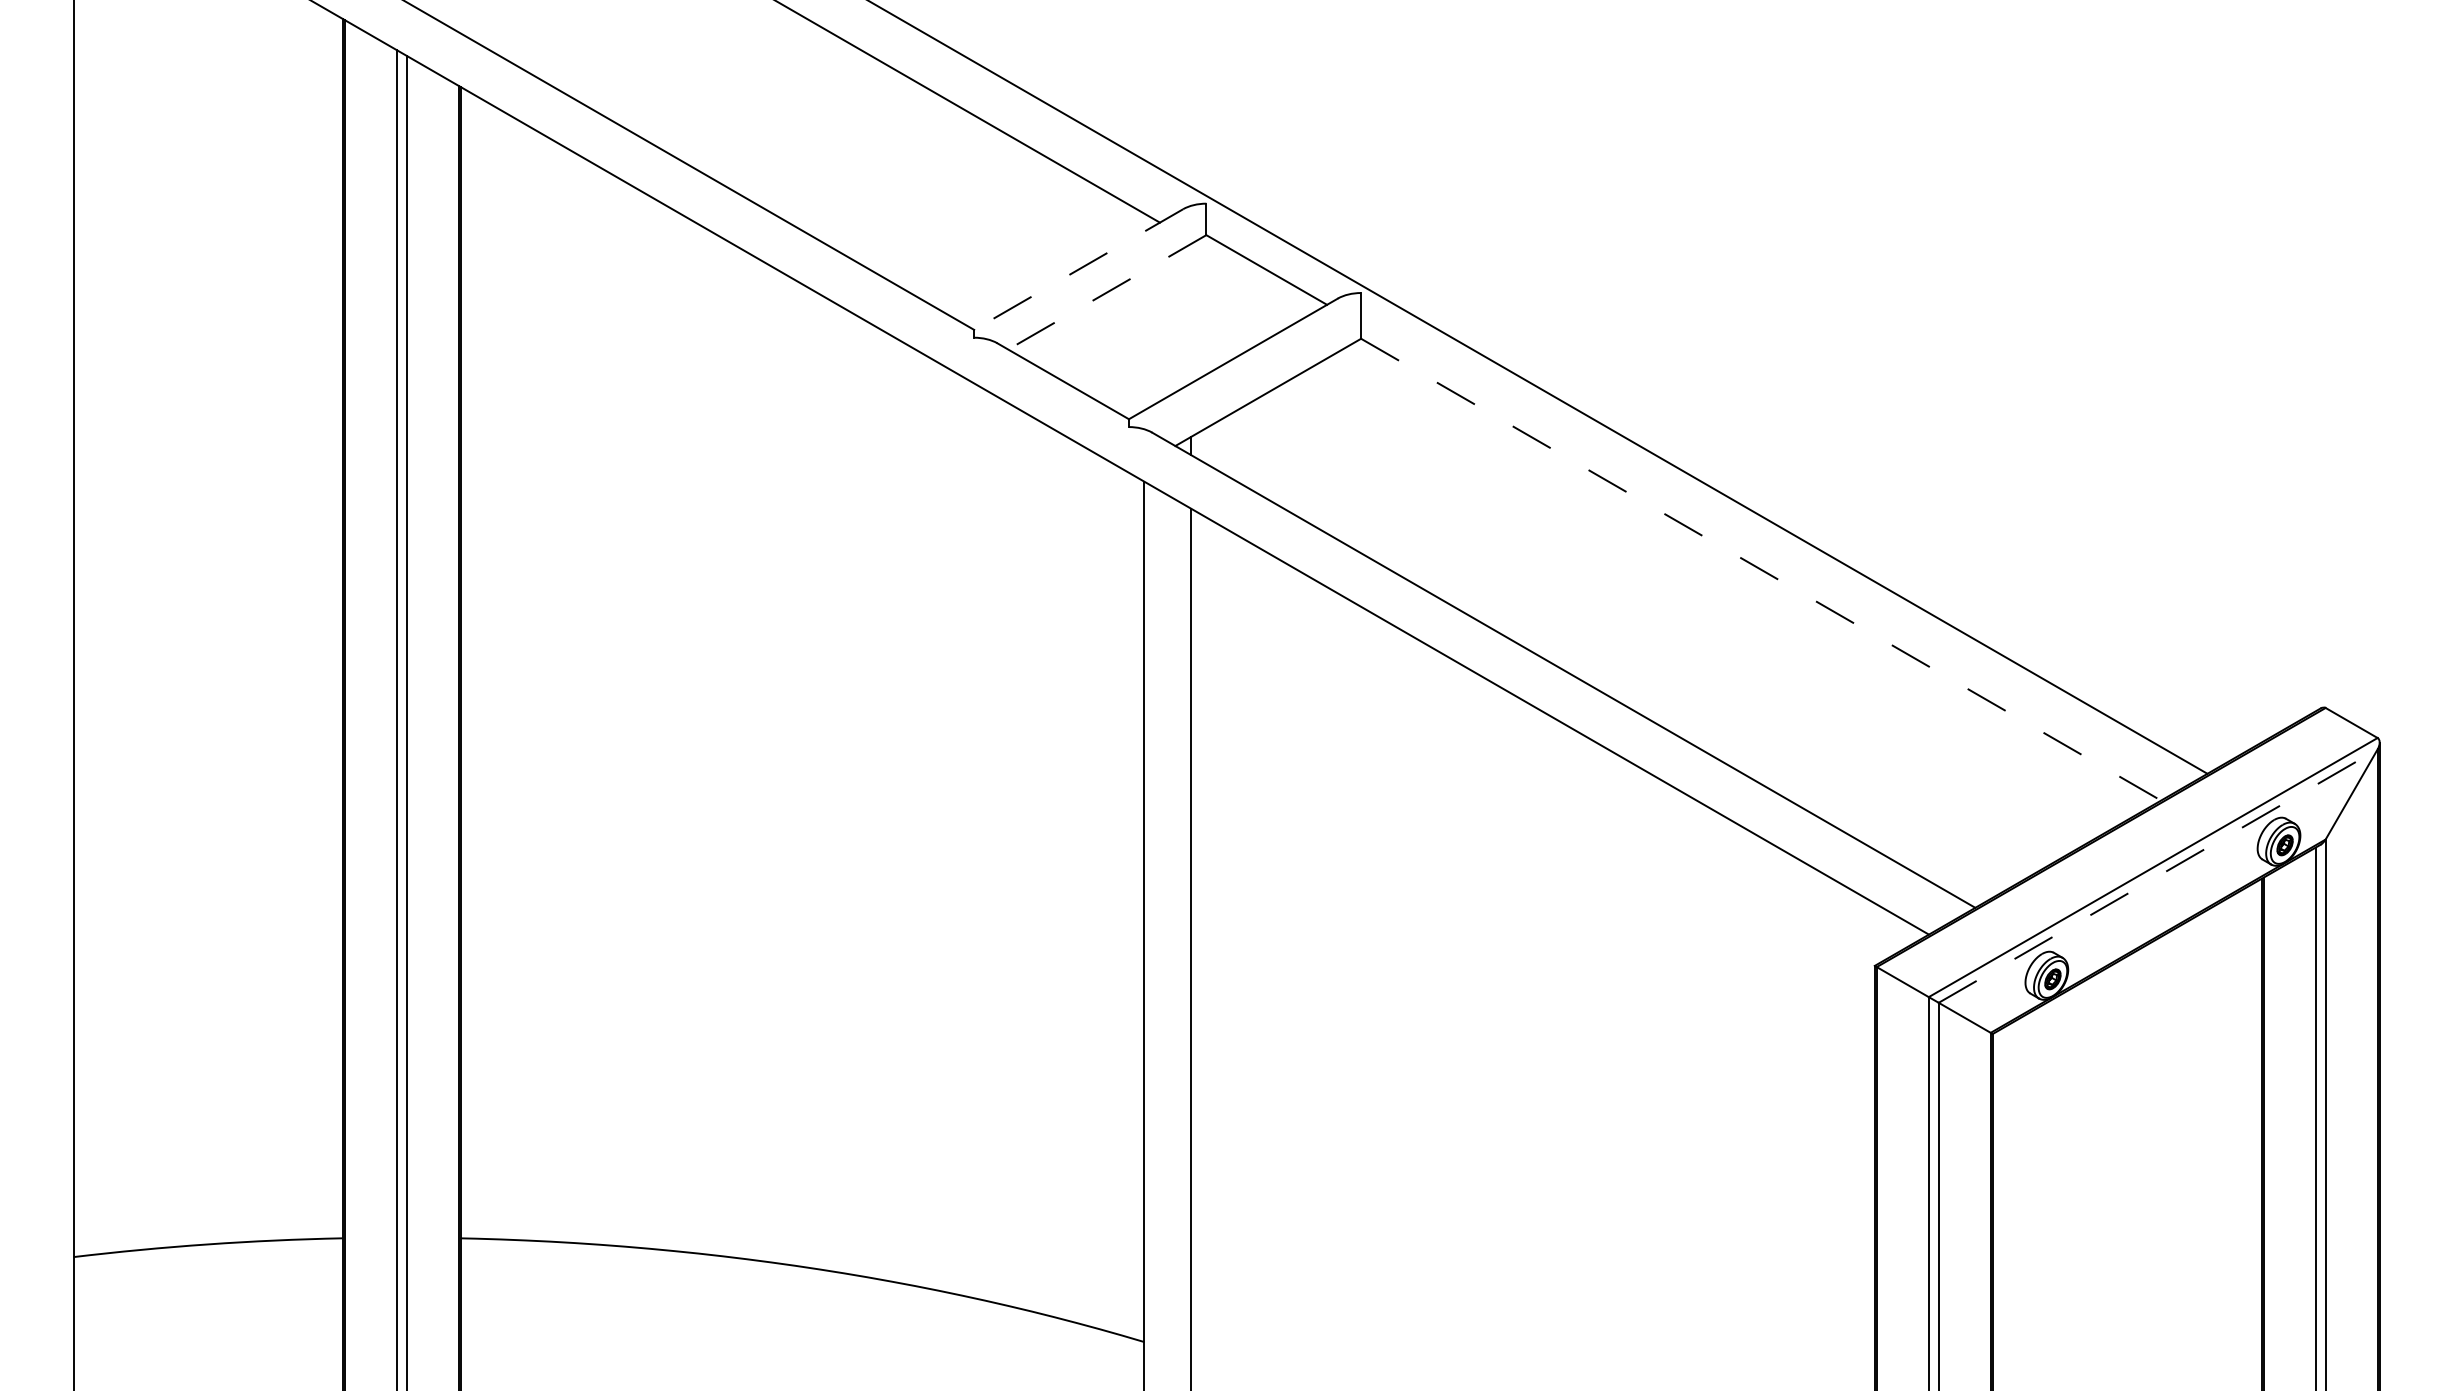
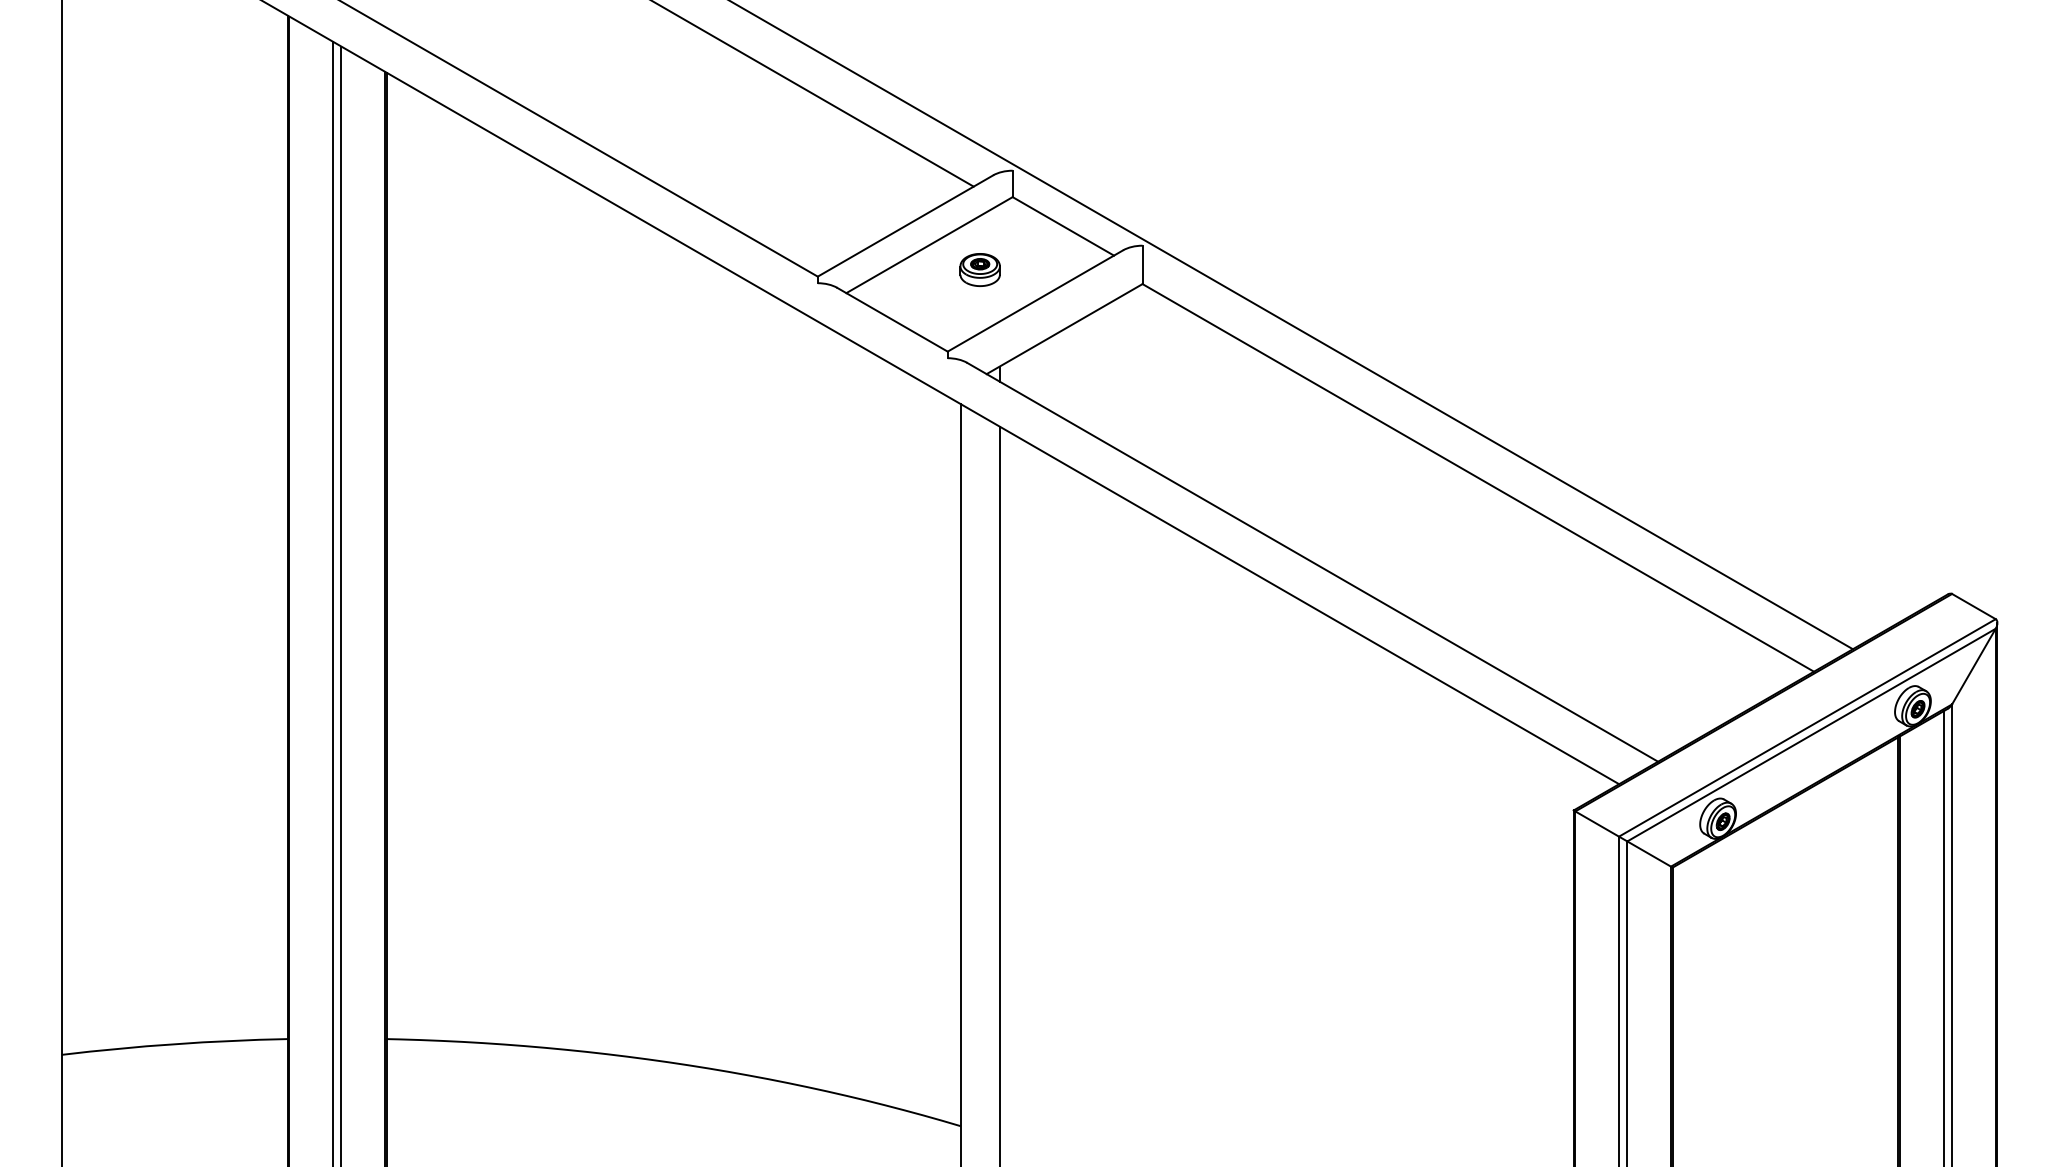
line: (1078, 269) -> (905, 225), dashed -> solid
line: (1106, 292) -> (928, 245), dashed -> solid
part: (1167, 321) -> (980, 269), added
line: (1761, 569) -> (1478, 477), dashed -> solid
line: (2158, 875) -> (1811, 734), dashed -> solid

